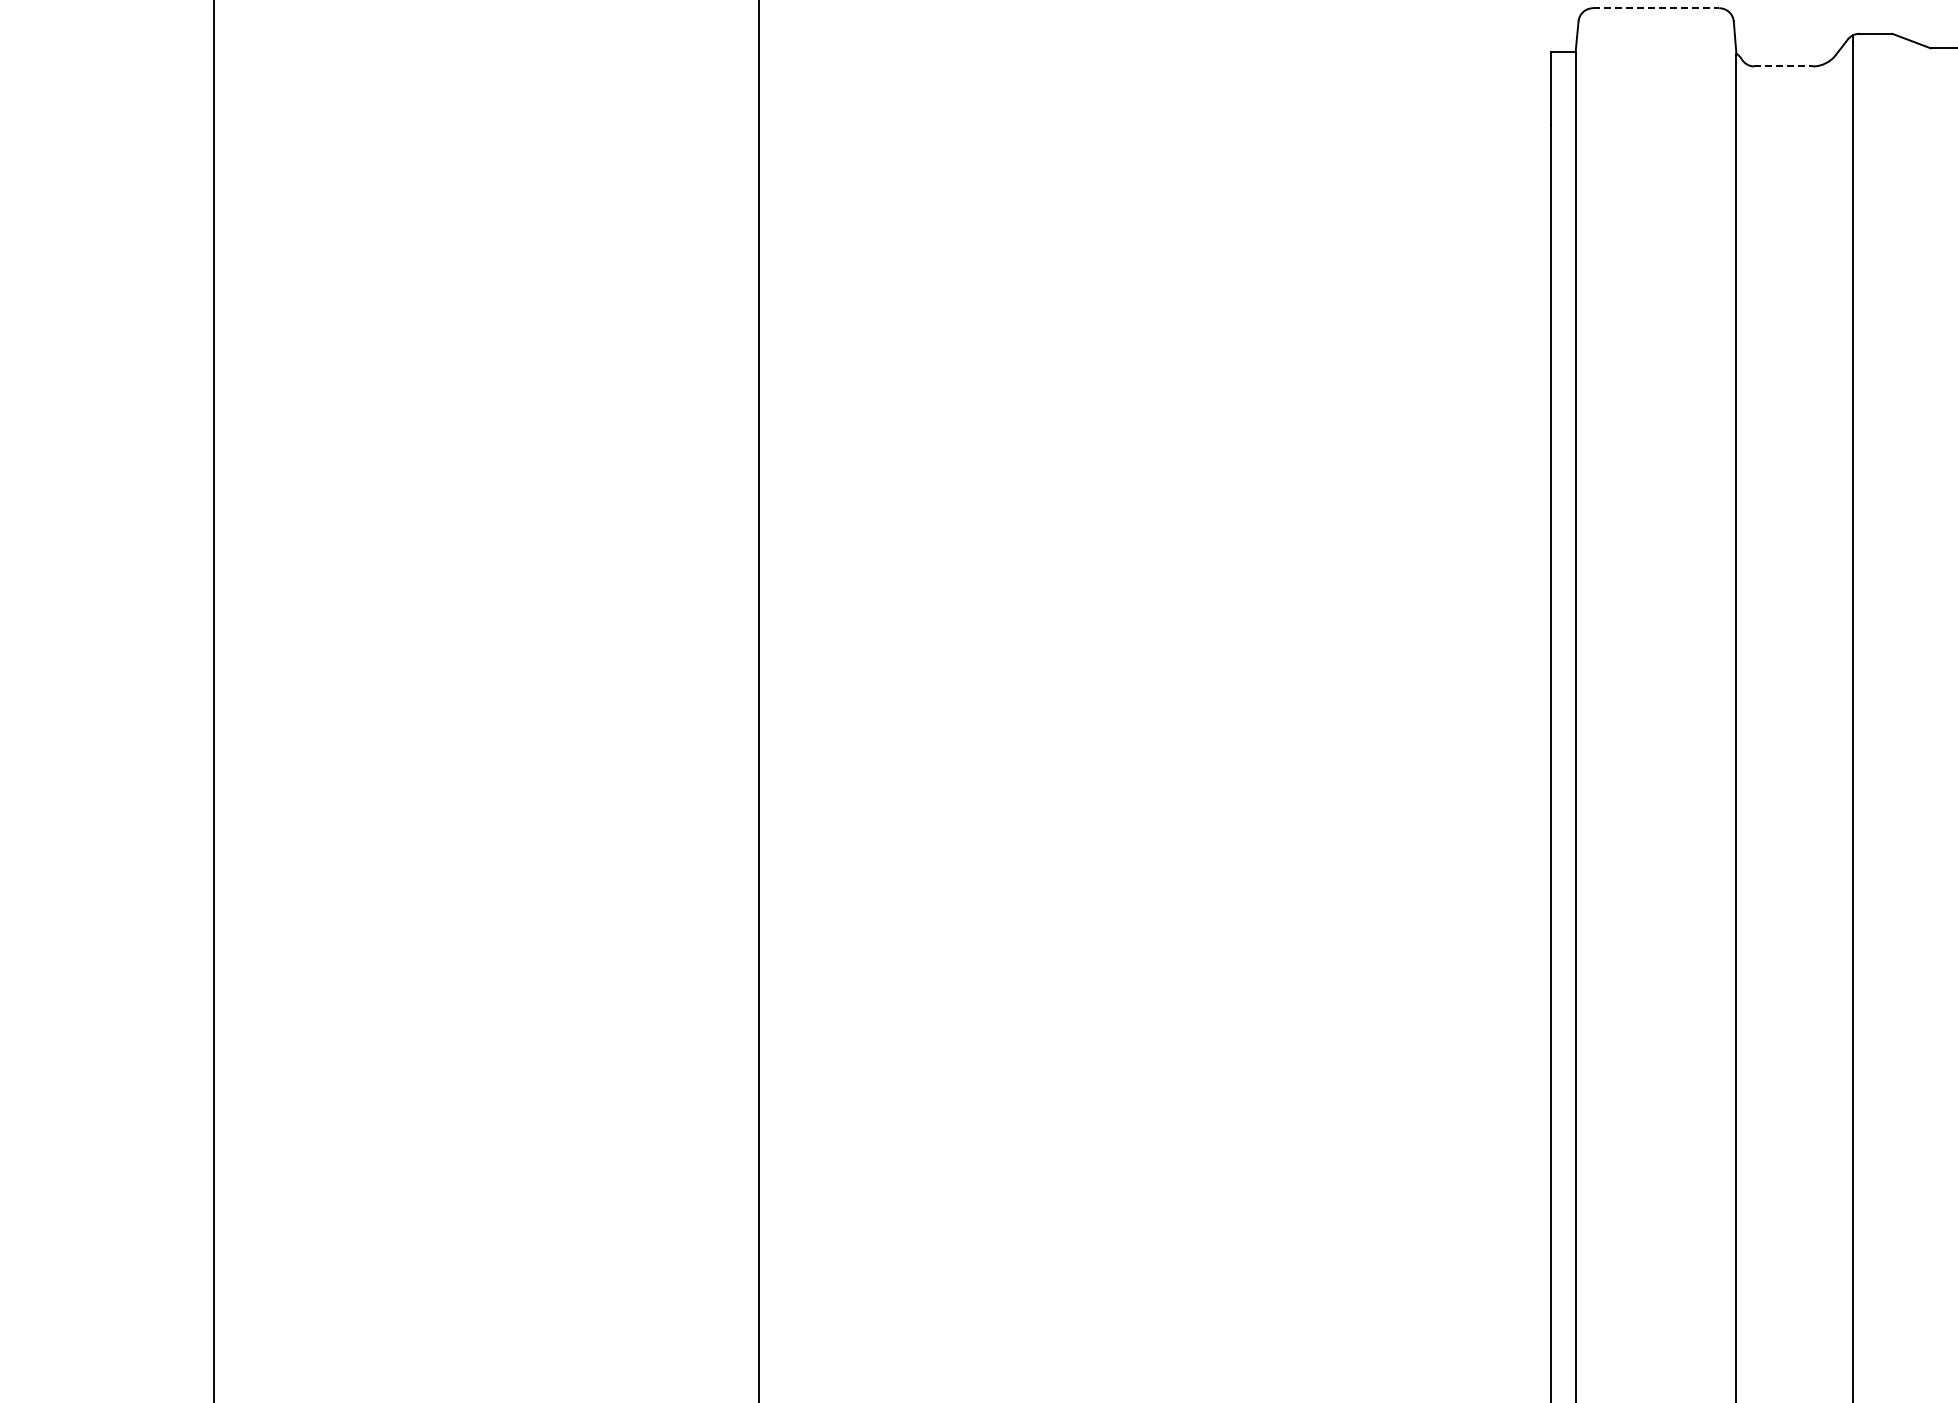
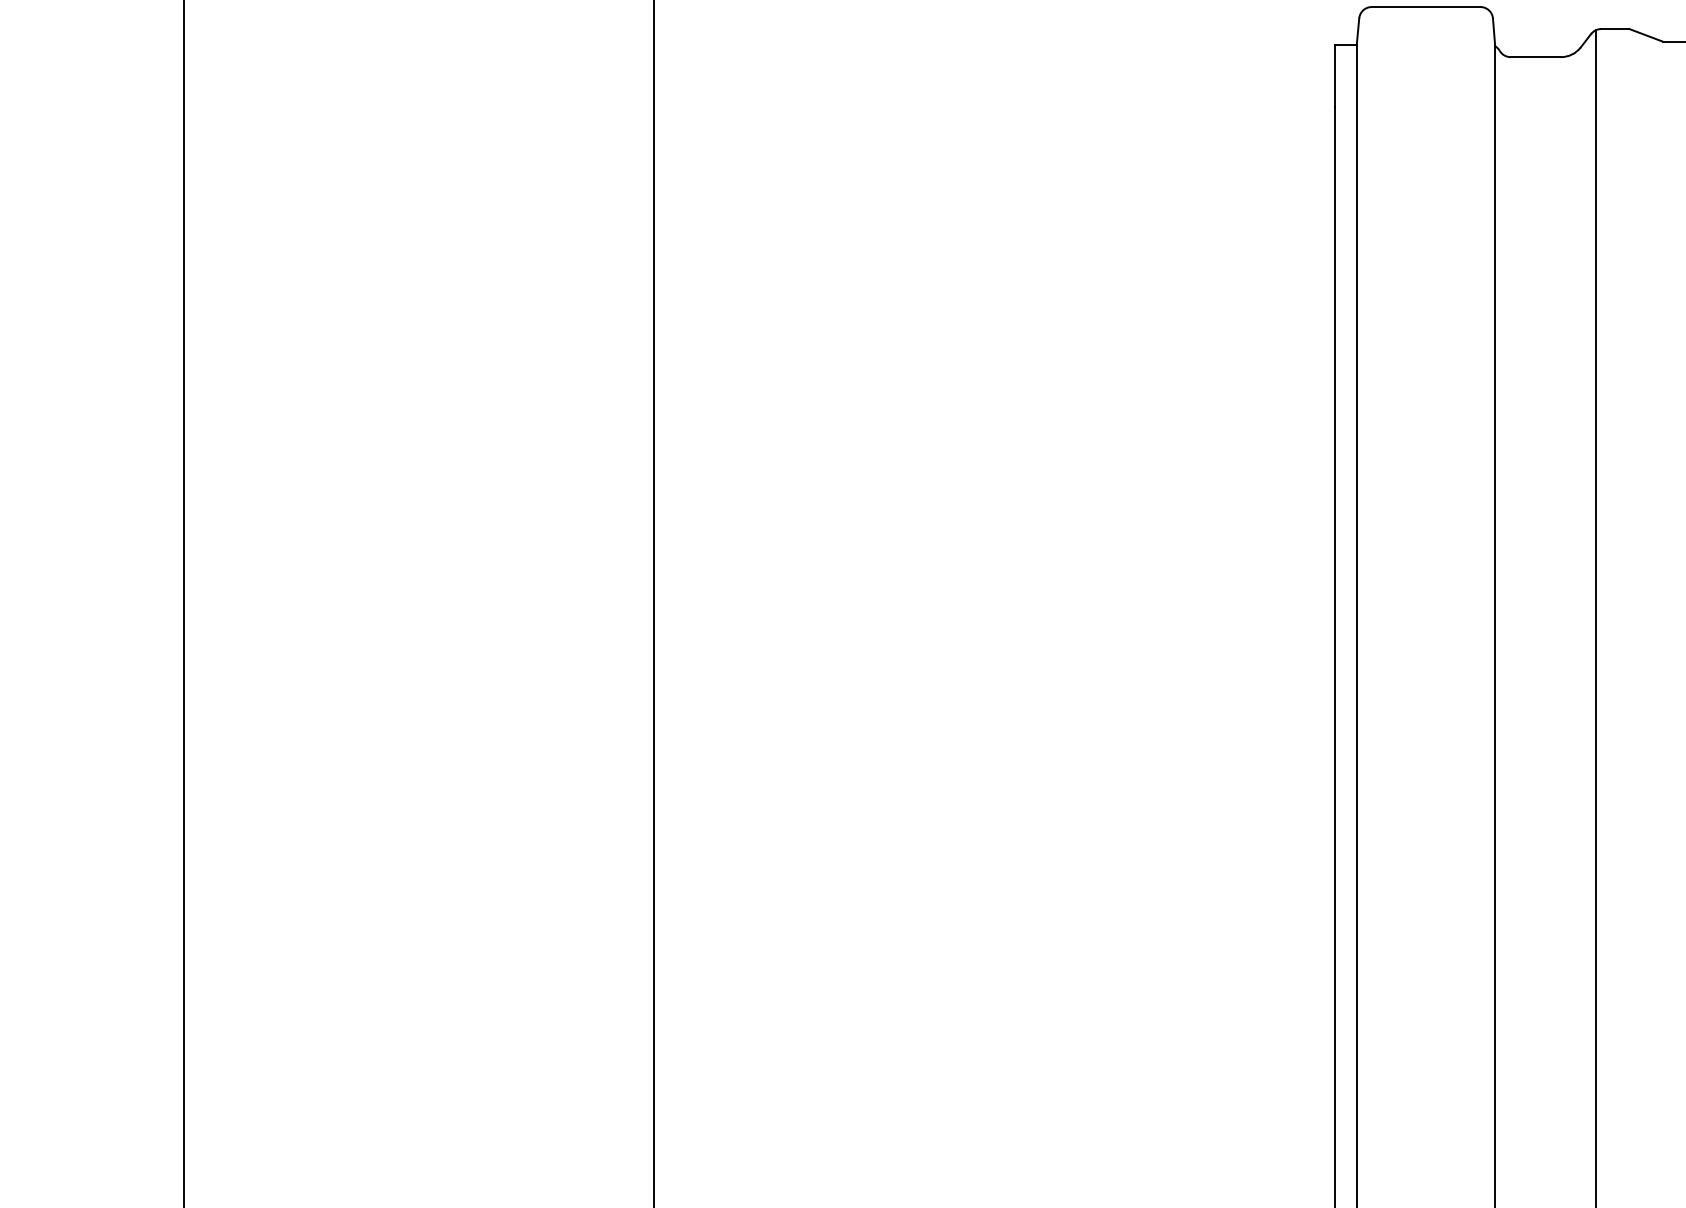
line: (1656, 8) -> (1426, 7), dashed -> solid
line: (1784, 66) -> (1536, 57), dashed -> solid

